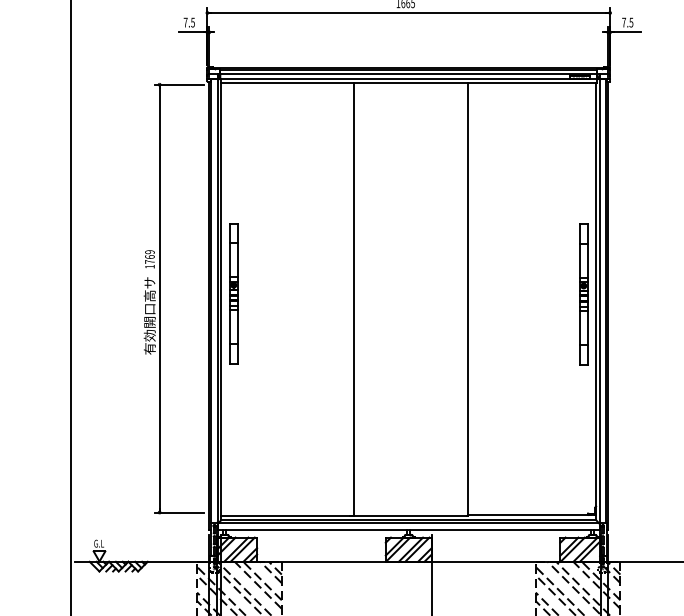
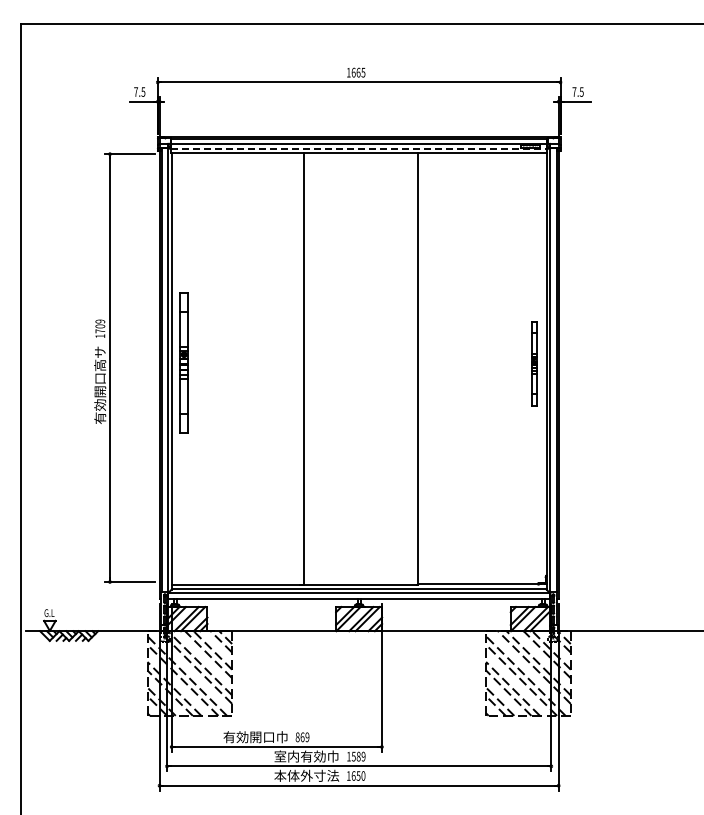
line: (409, 79) -> (359, 148), solid -> dashed
text: (149, 257) -> (99, 326), 1769 -> 1709
part: (583, 294) -> (533, 363), size x0.6

